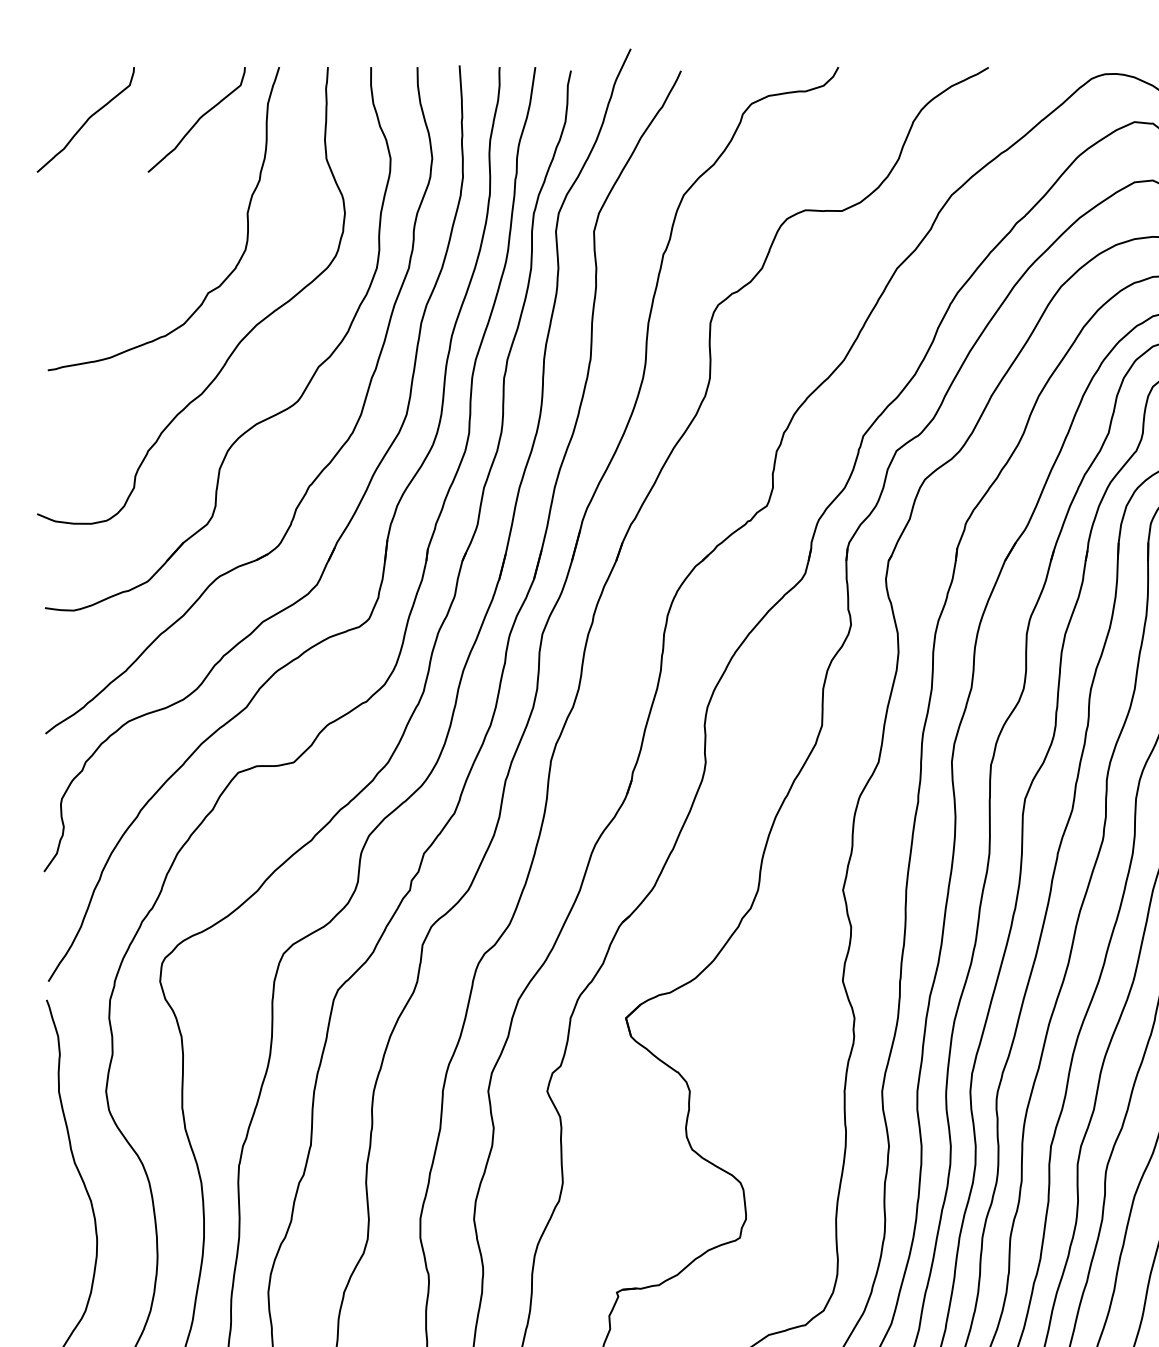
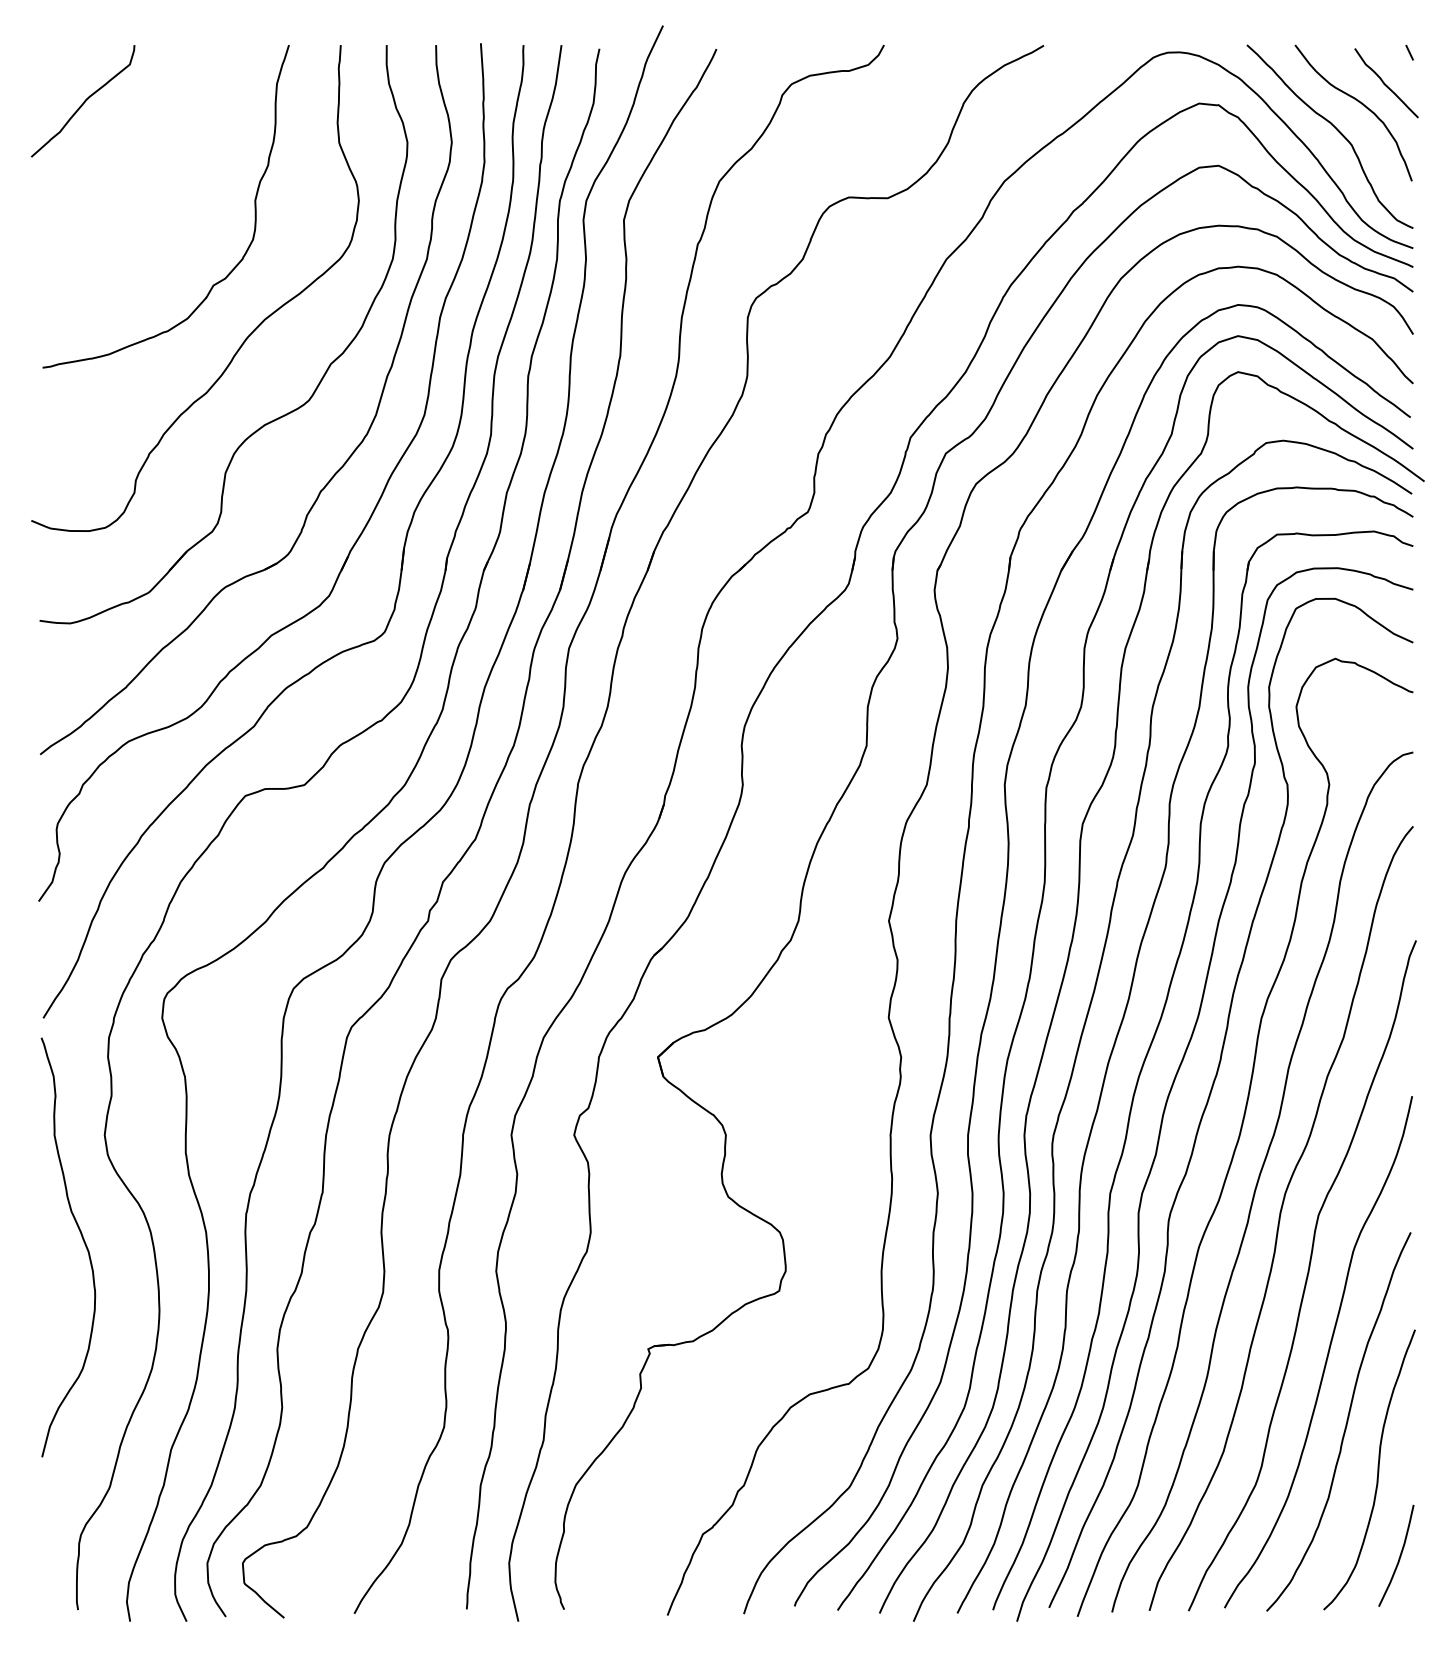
curve: (197, 120) -> (201, 101), removed

